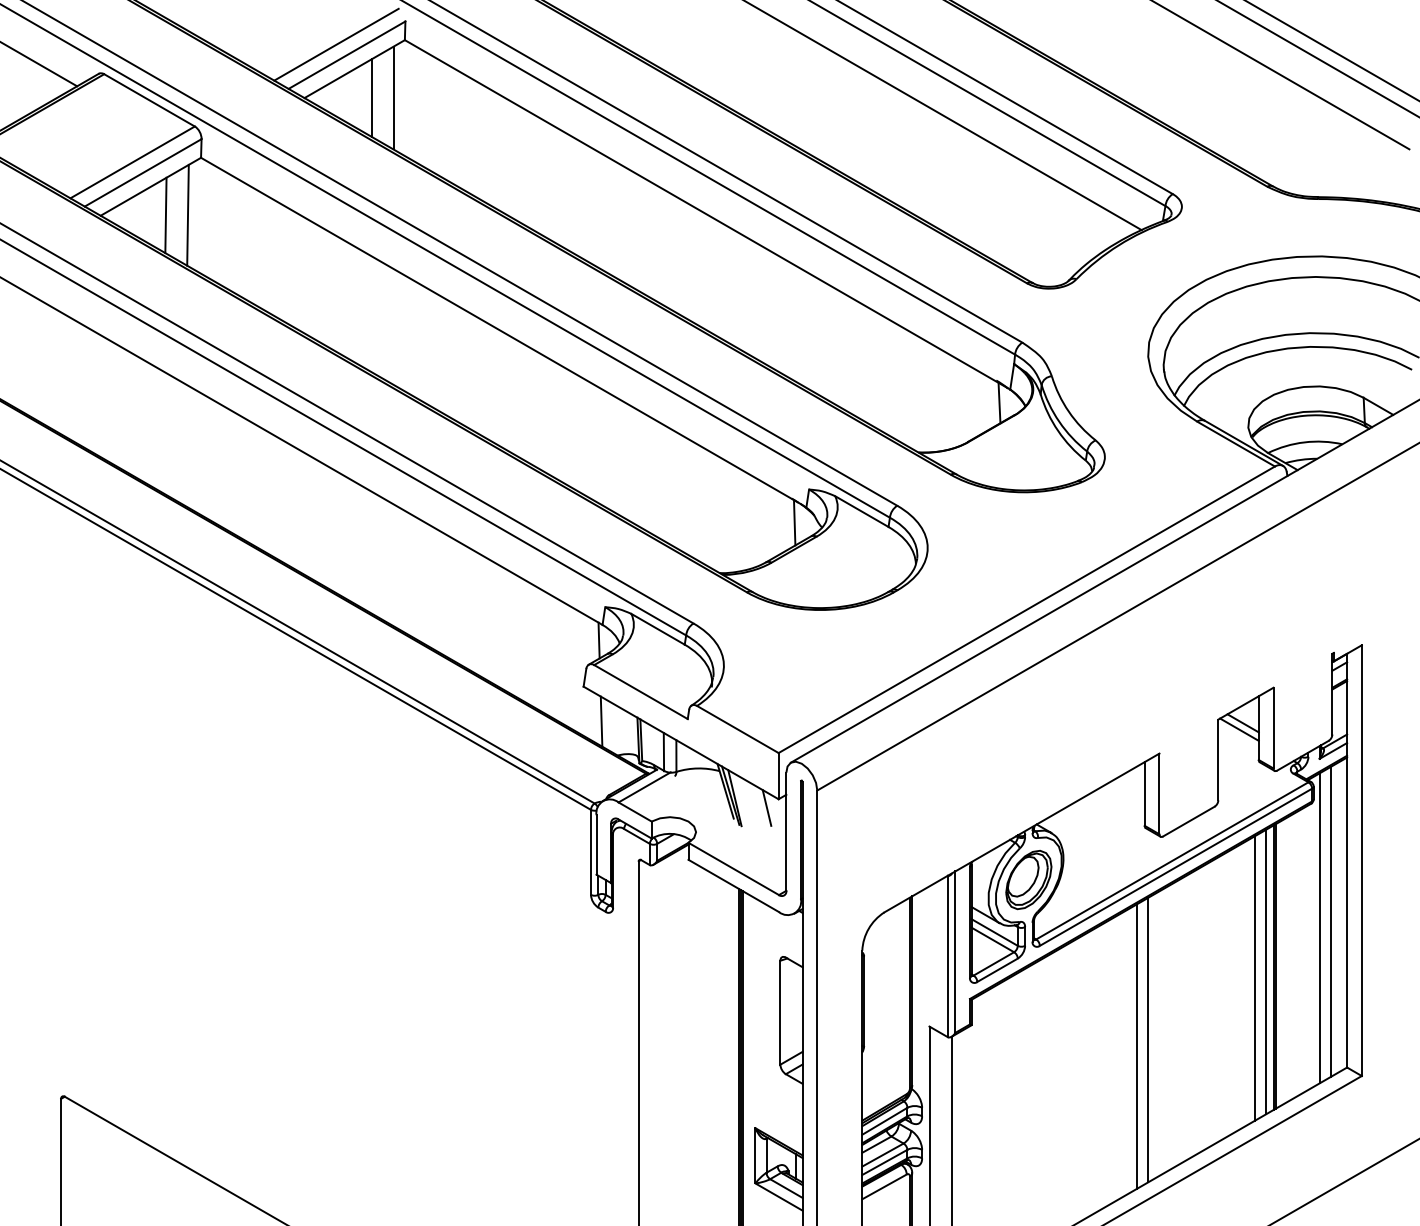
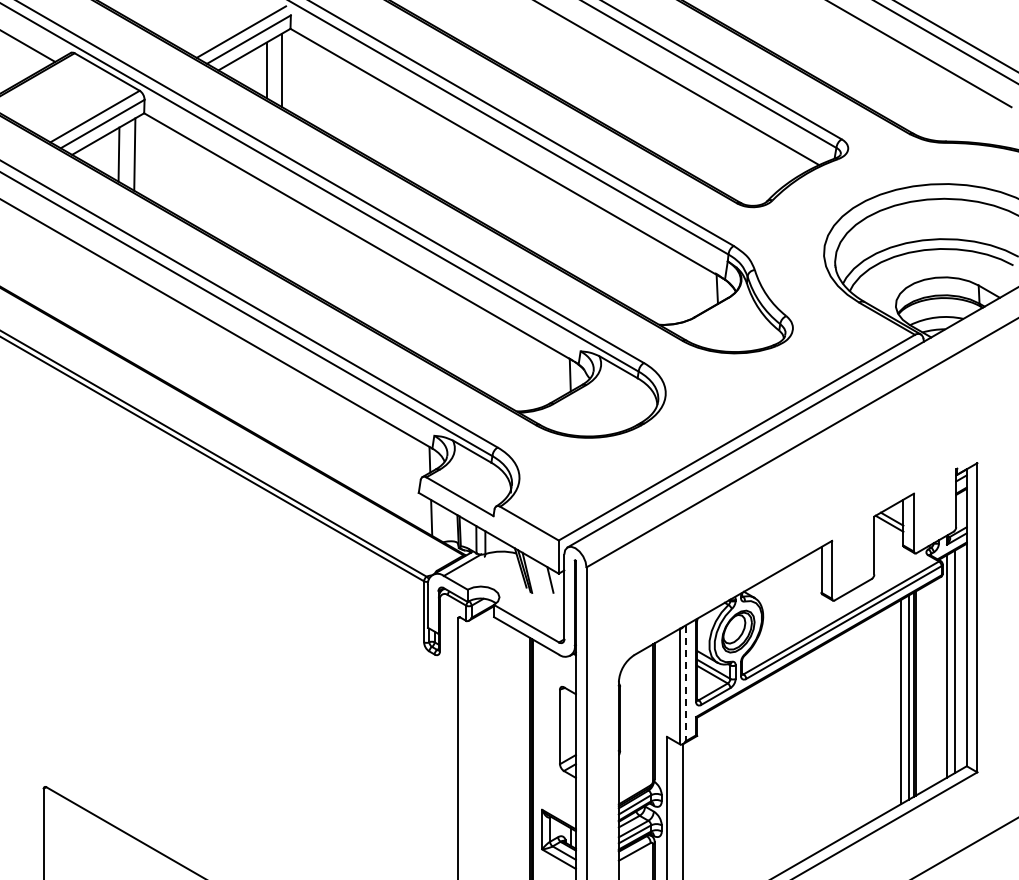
line: (955, 952) -> (685, 683), solid -> dashed
line: (1148, 1040) -> (824, 746), removed
line: (1137, 1045) -> (816, 750), removed

